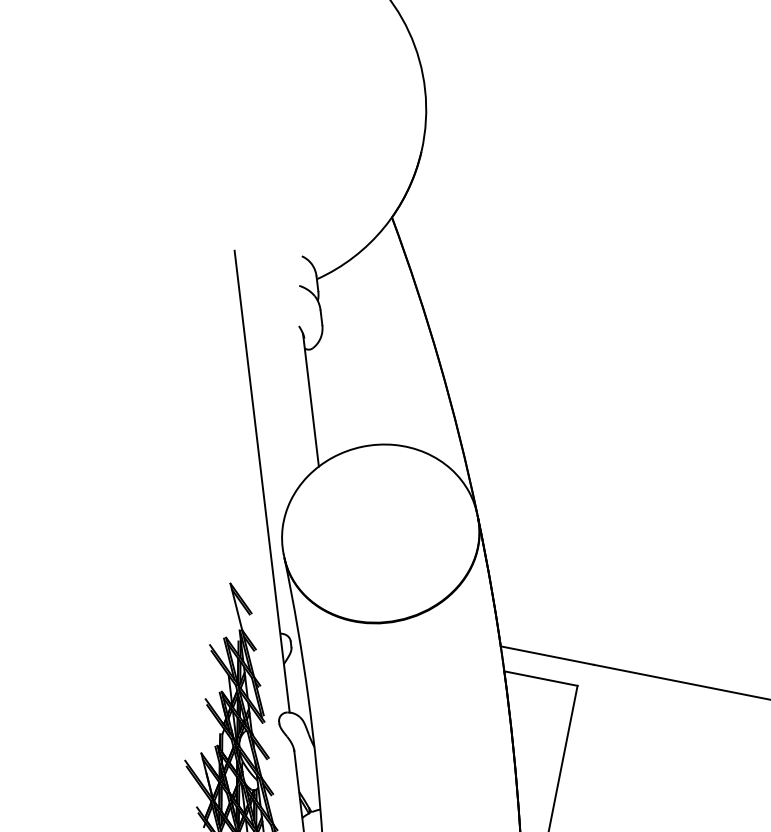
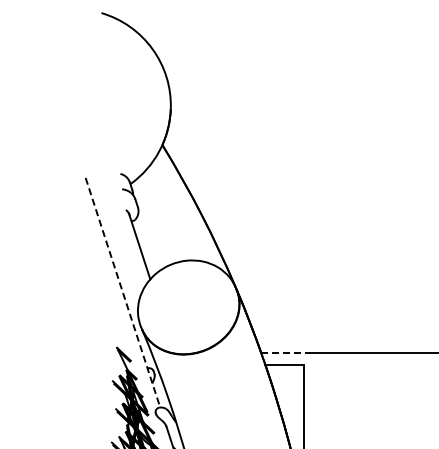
line: (261, 481) -> (122, 292), solid -> dashed
line: (546, 655) -> (285, 352), solid -> dashed

